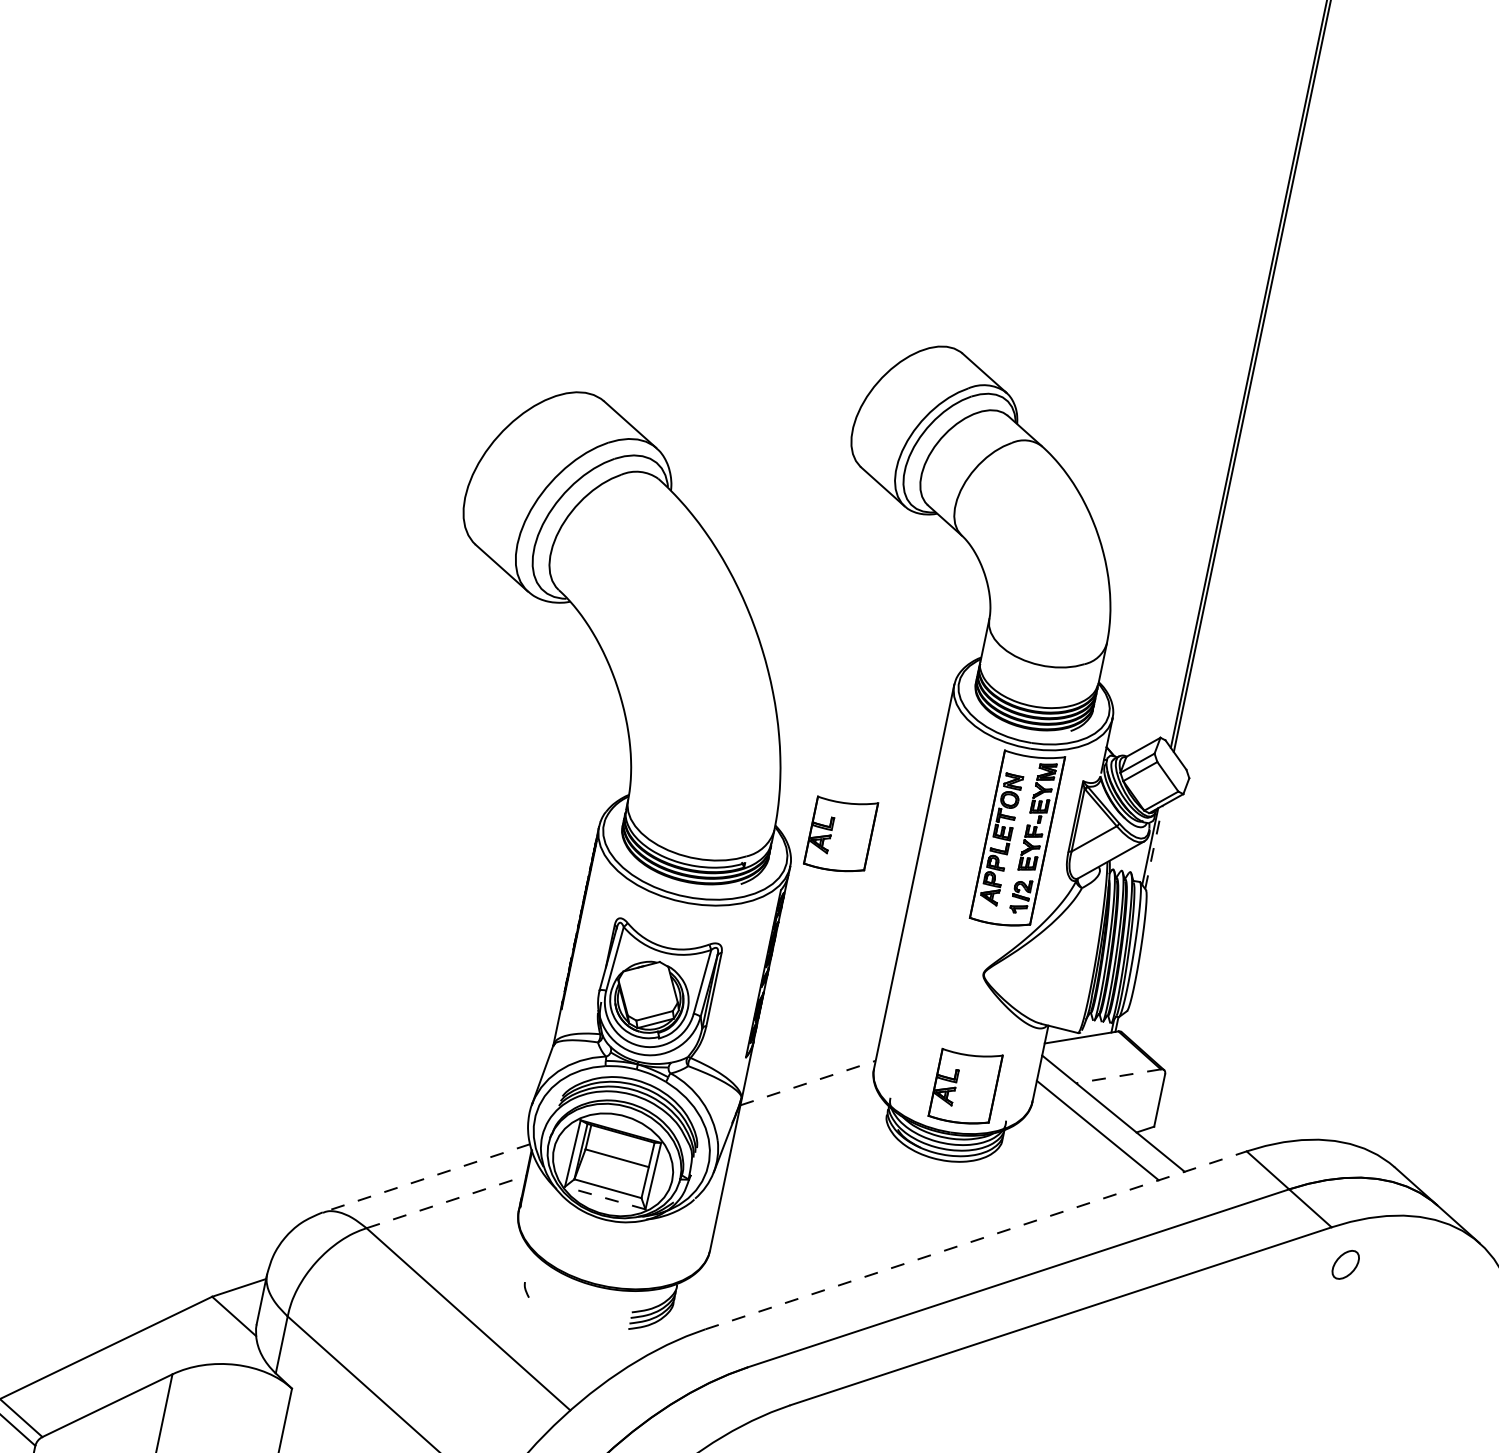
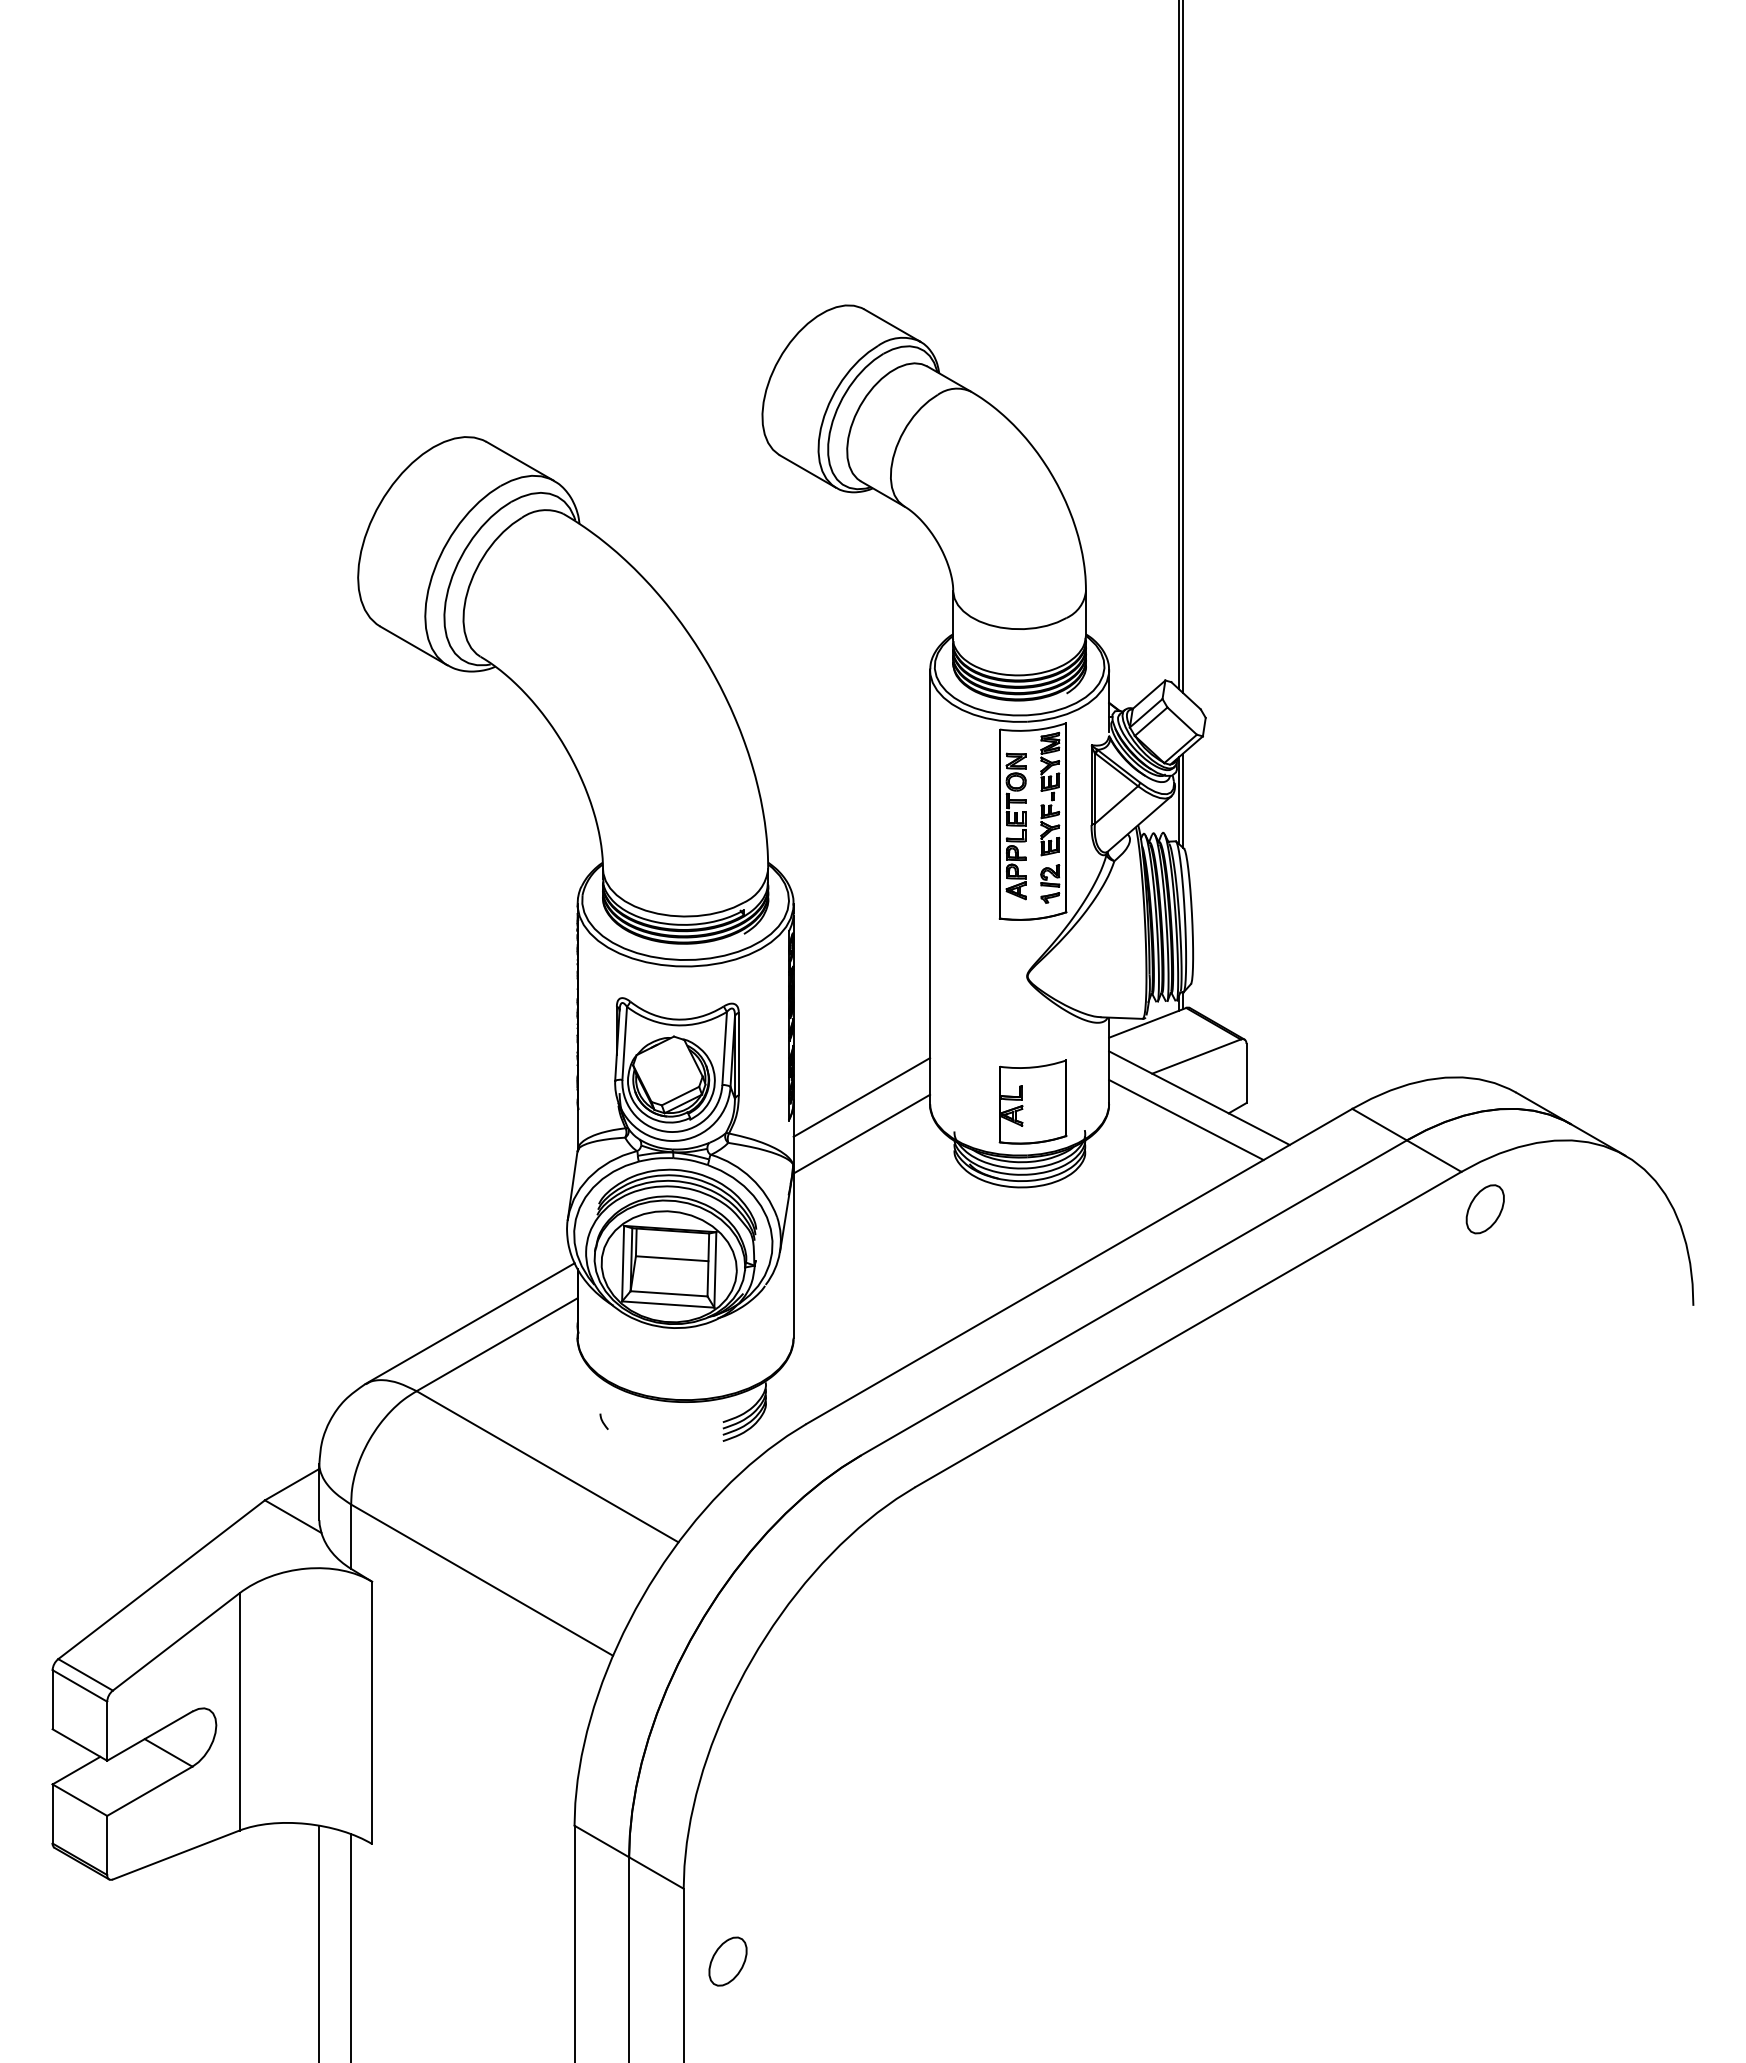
part: (840, 833) -> (840, 856), removed
line: (1154, 847) -> (1183, 800), dashed -> solid
line: (814, 1050) -> (861, 1097), added
line: (1118, 1076) -> (1196, 1056), dashed -> solid
line: (807, 1083) -> (861, 1134), dashed -> solid
line: (426, 1178) -> (470, 1323), dashed -> solid
line: (604, 1197) -> (667, 1304), dashed -> solid
line: (446, 1201) -> (497, 1344), dashed -> solid
line: (976, 1240) -> (1079, 1266), dashed -> solid
part: (1345, 1264) -> (1484, 1209), size x1.43

